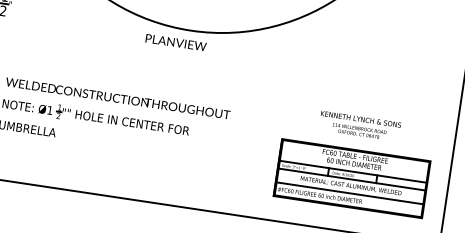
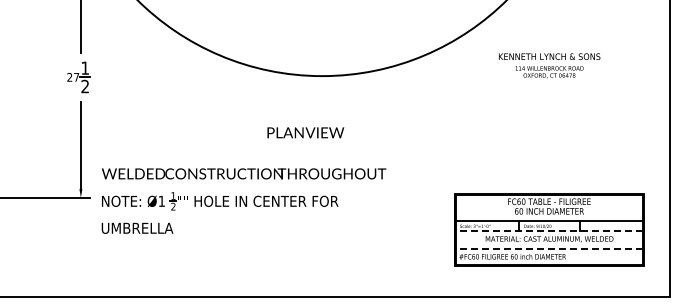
text: (175, 42) -> (305, 132), moved
text: (359, 126) -> (549, 65), moved
line: (351, 179) -> (549, 231), solid -> dashed
line: (349, 193) -> (549, 248), solid -> dashed

